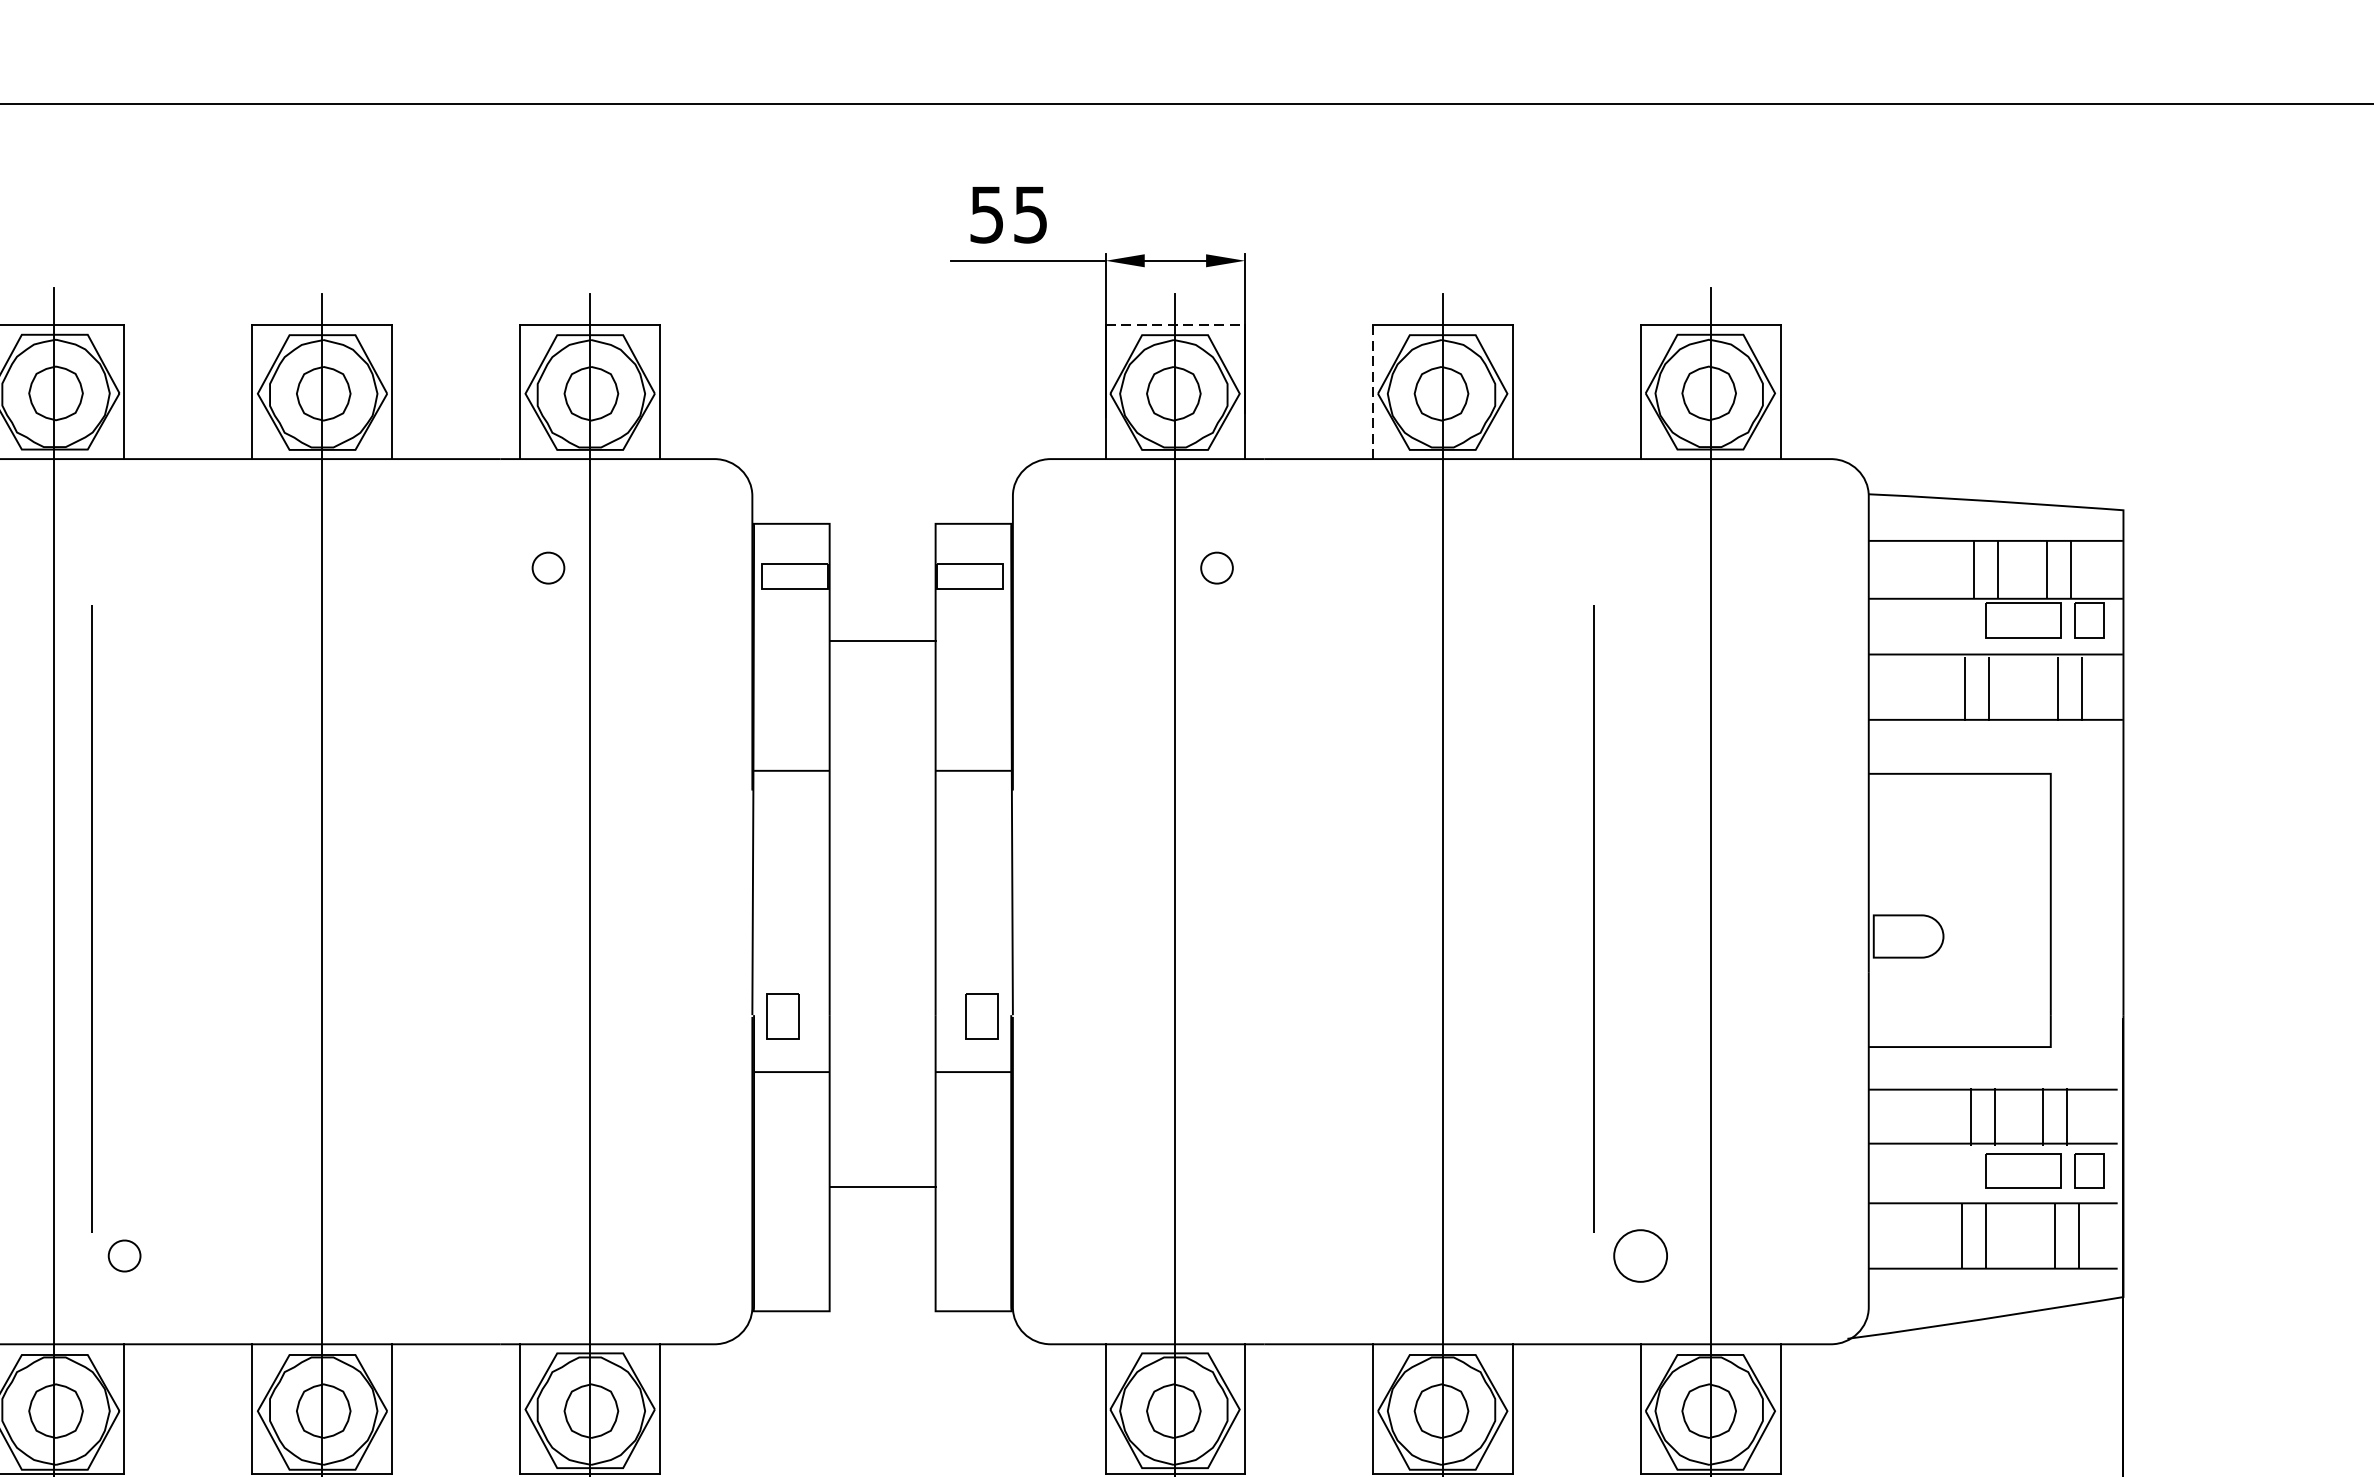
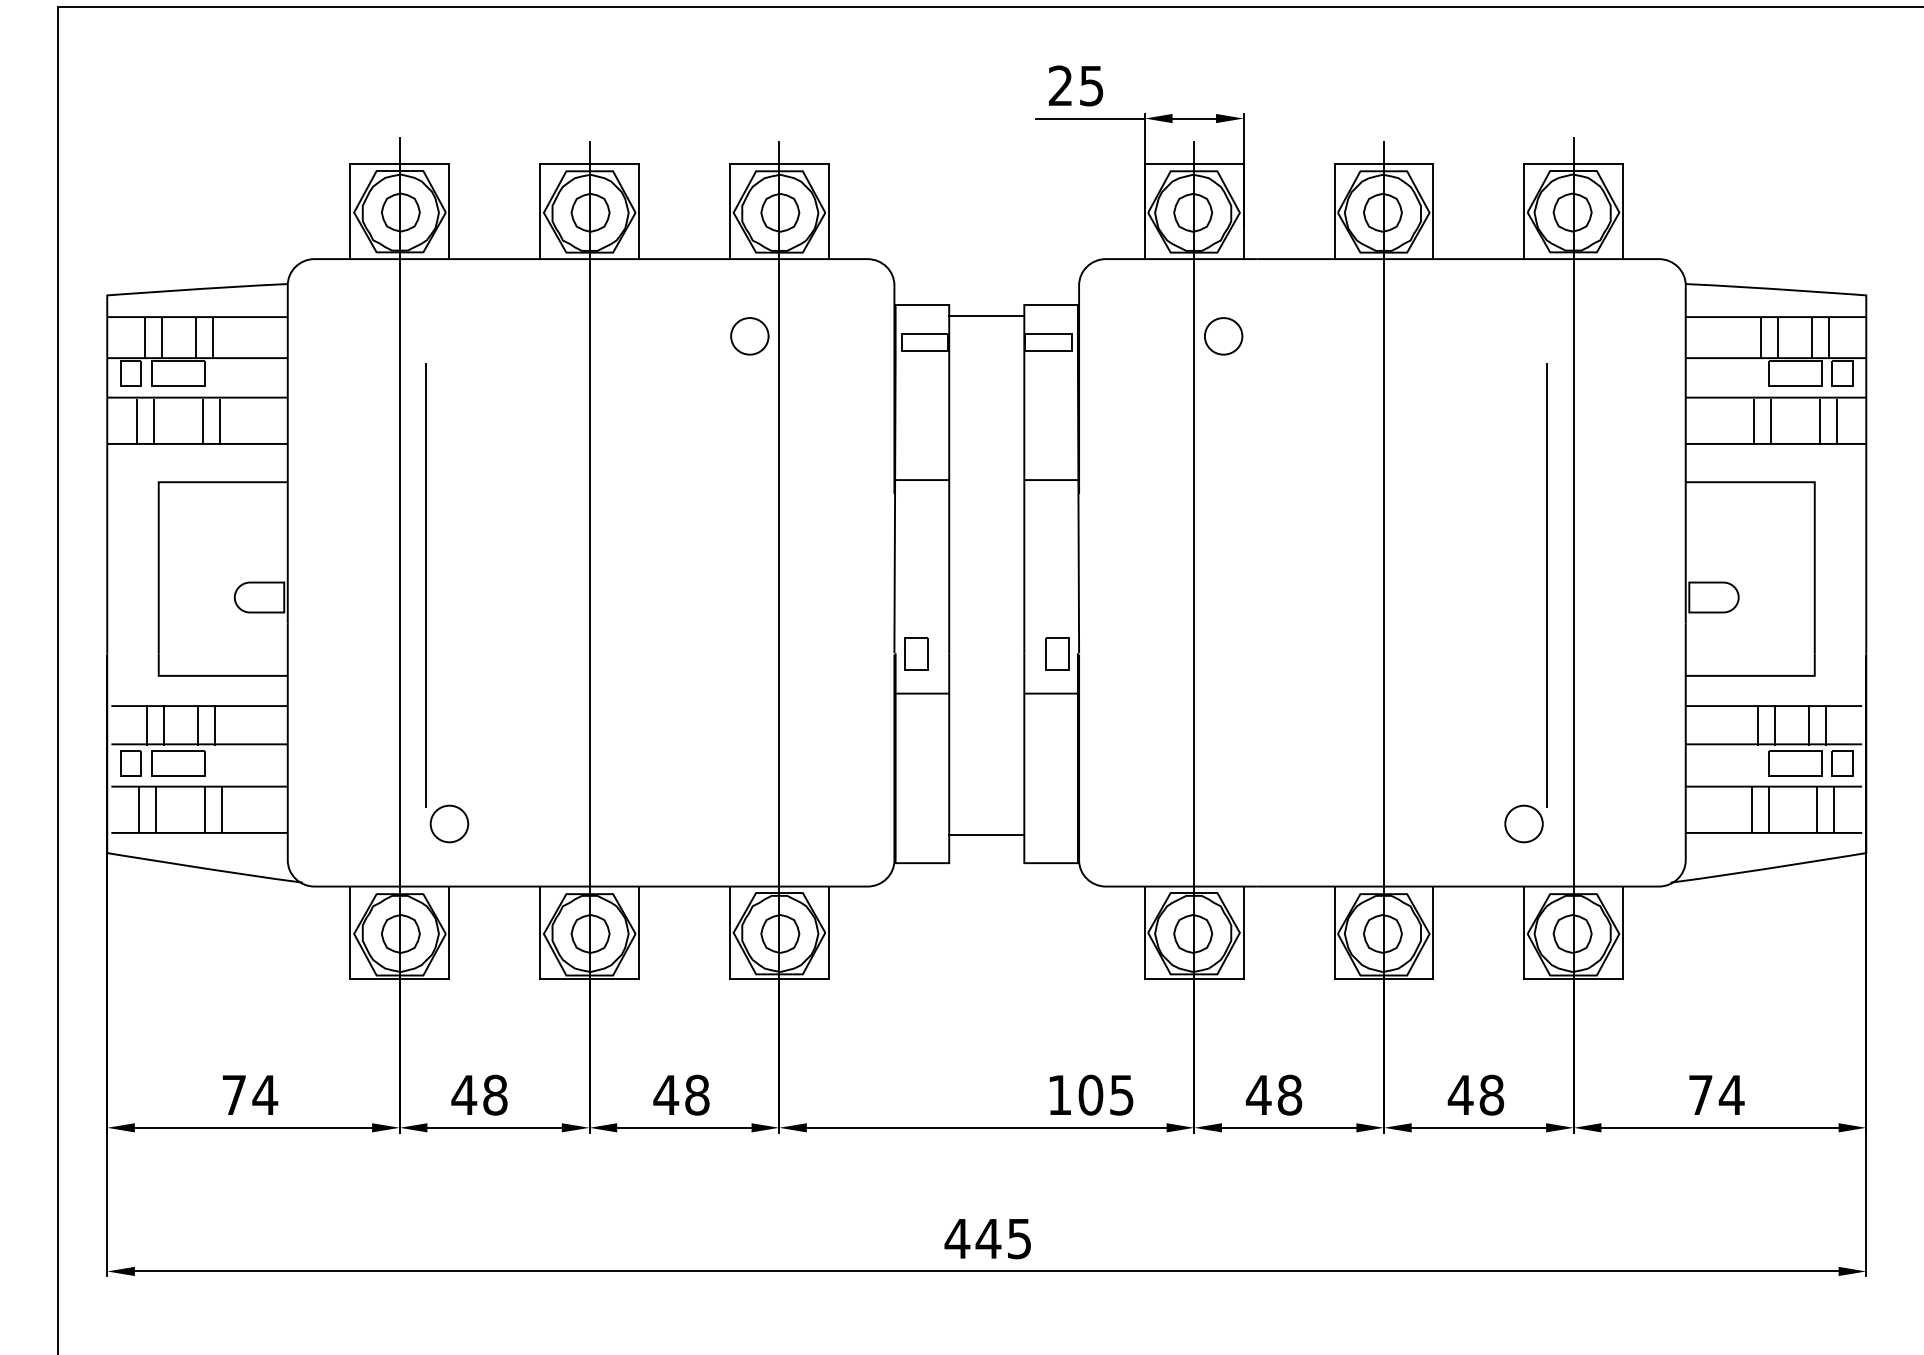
text: (986, 214) -> (1060, 85), 55 -> 25
line: (1175, 325) -> (1194, 164), dashed -> solid
line: (1373, 393) -> (1334, 212), dashed -> solid
part: (547, 568) -> (749, 336), size x1.67
part: (1216, 568) -> (1223, 336), size x1.67
line: (882, 640) -> (986, 315), moved
line: (1593, 919) -> (1546, 585), moved
line: (882, 1186) -> (986, 834), moved
part: (124, 1255) -> (449, 823), size x1.67

